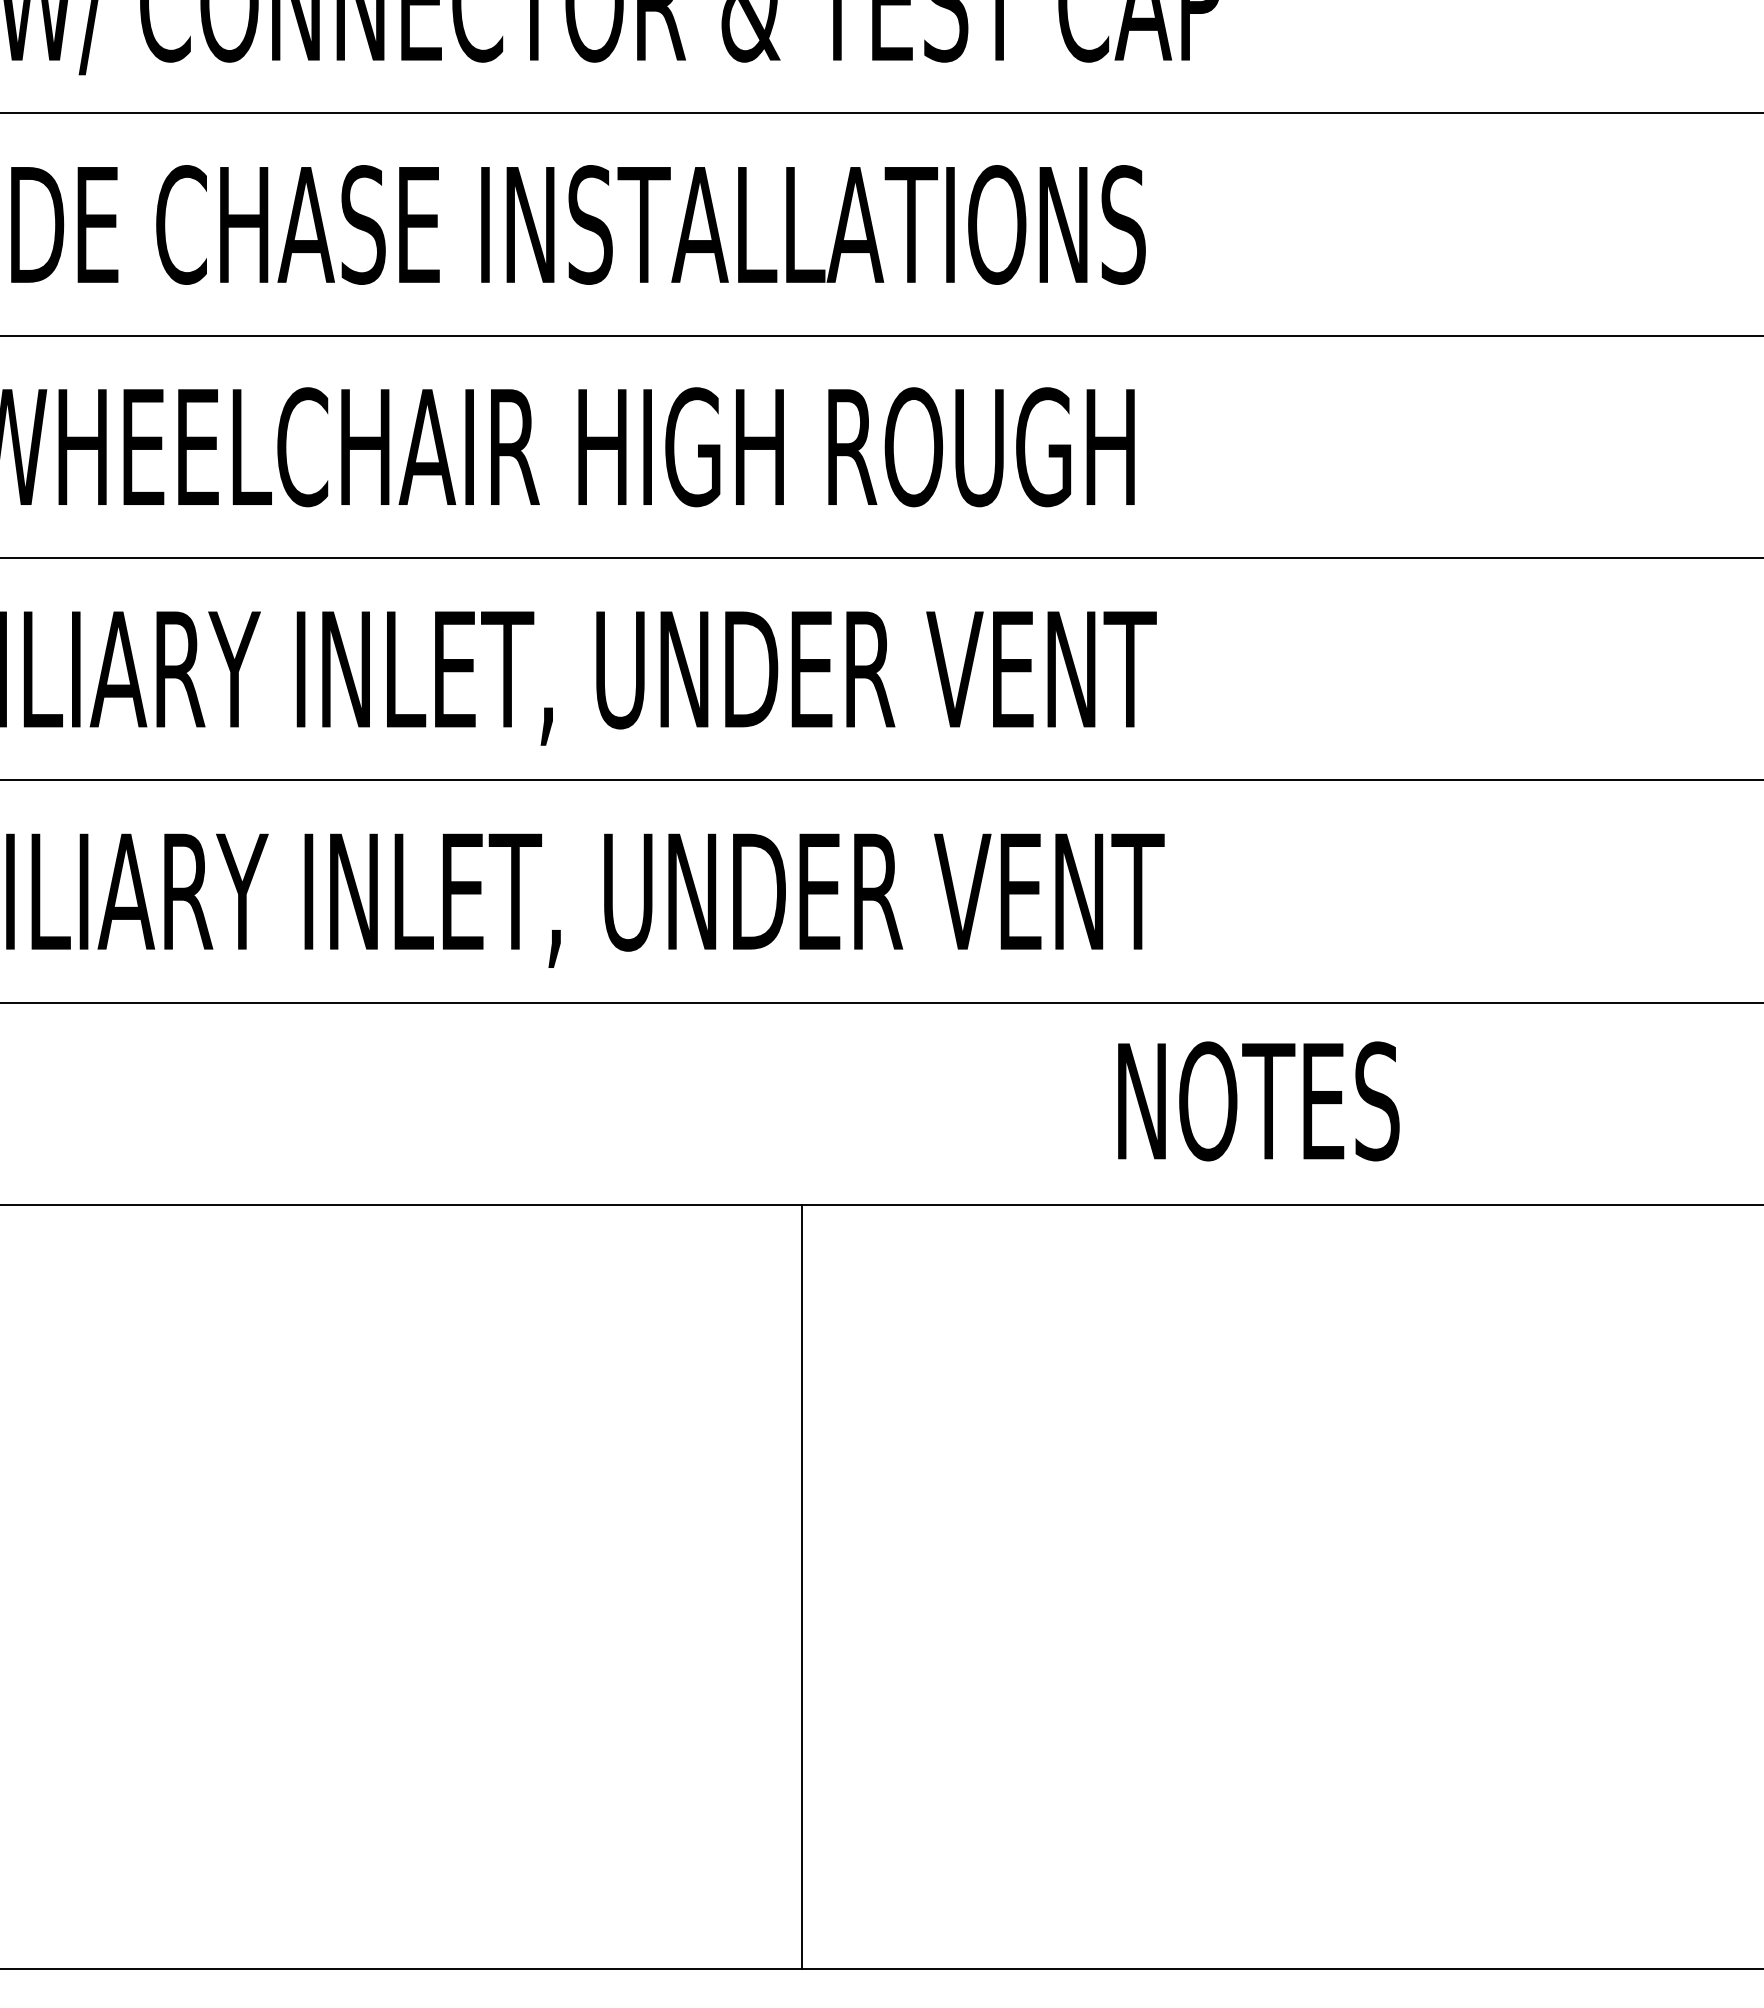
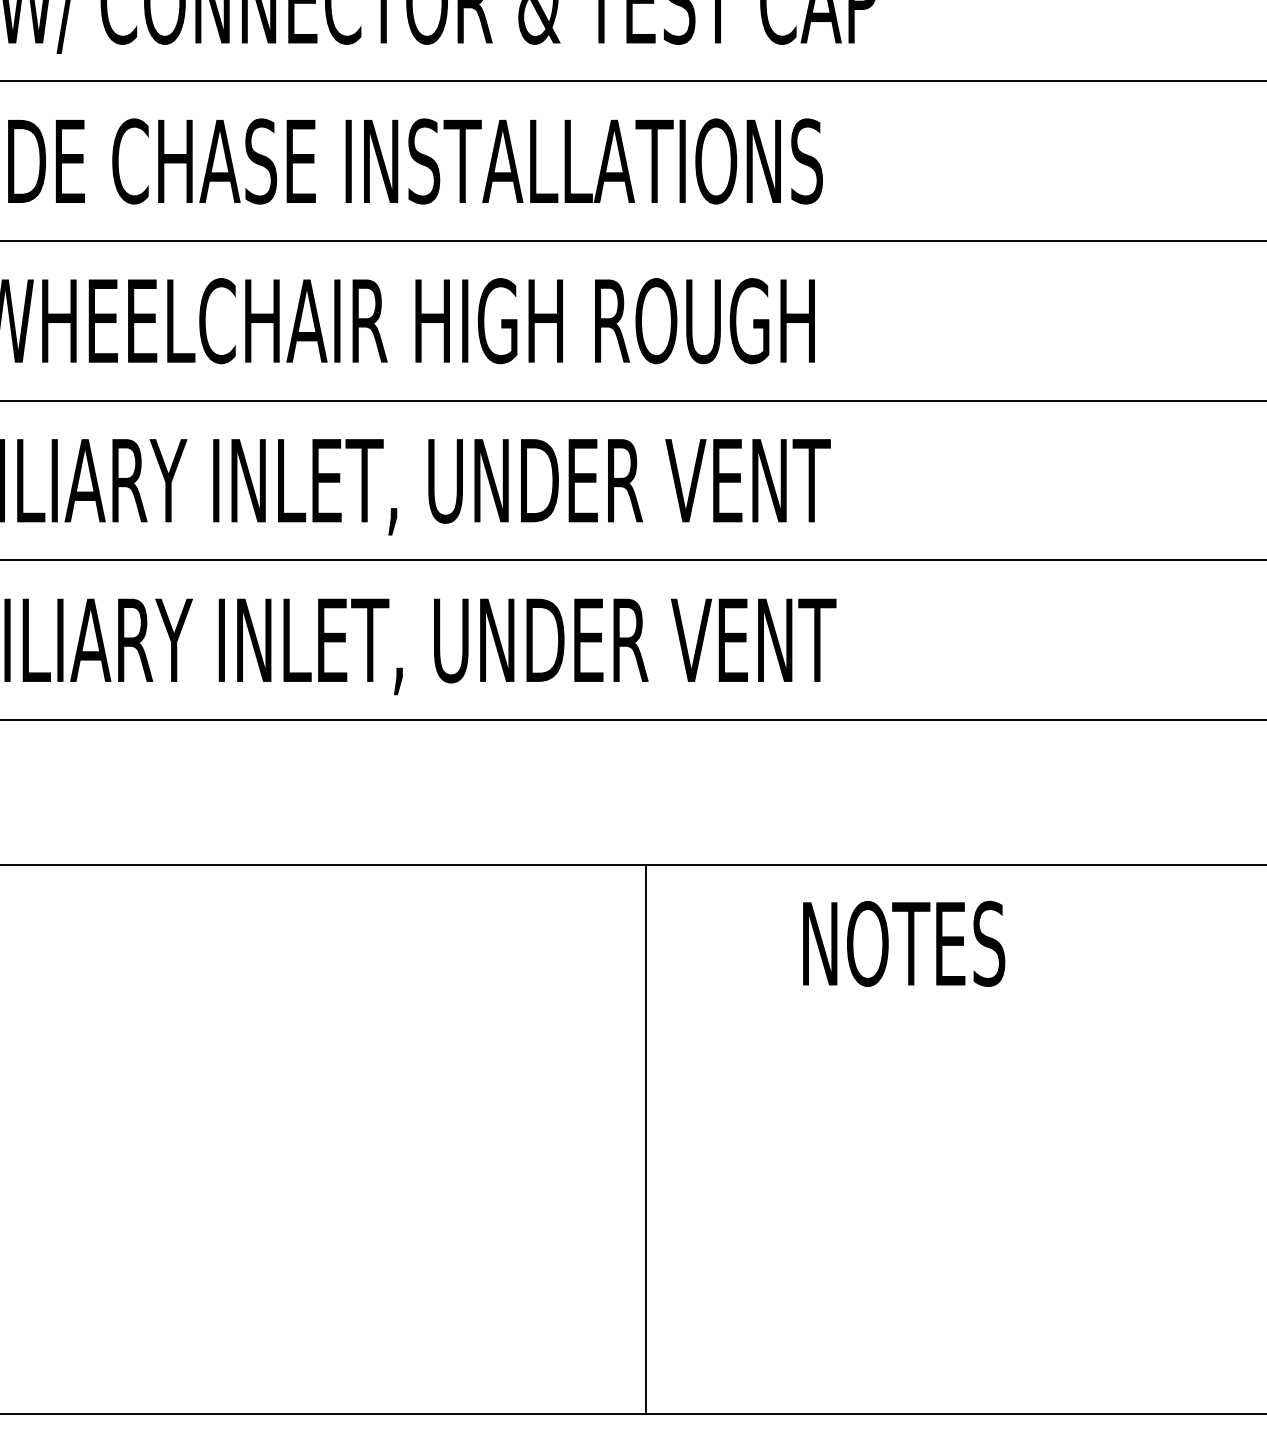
text: (1258, 1101) -> (903, 944), moved
line: (802, 1587) -> (646, 1140), moved

